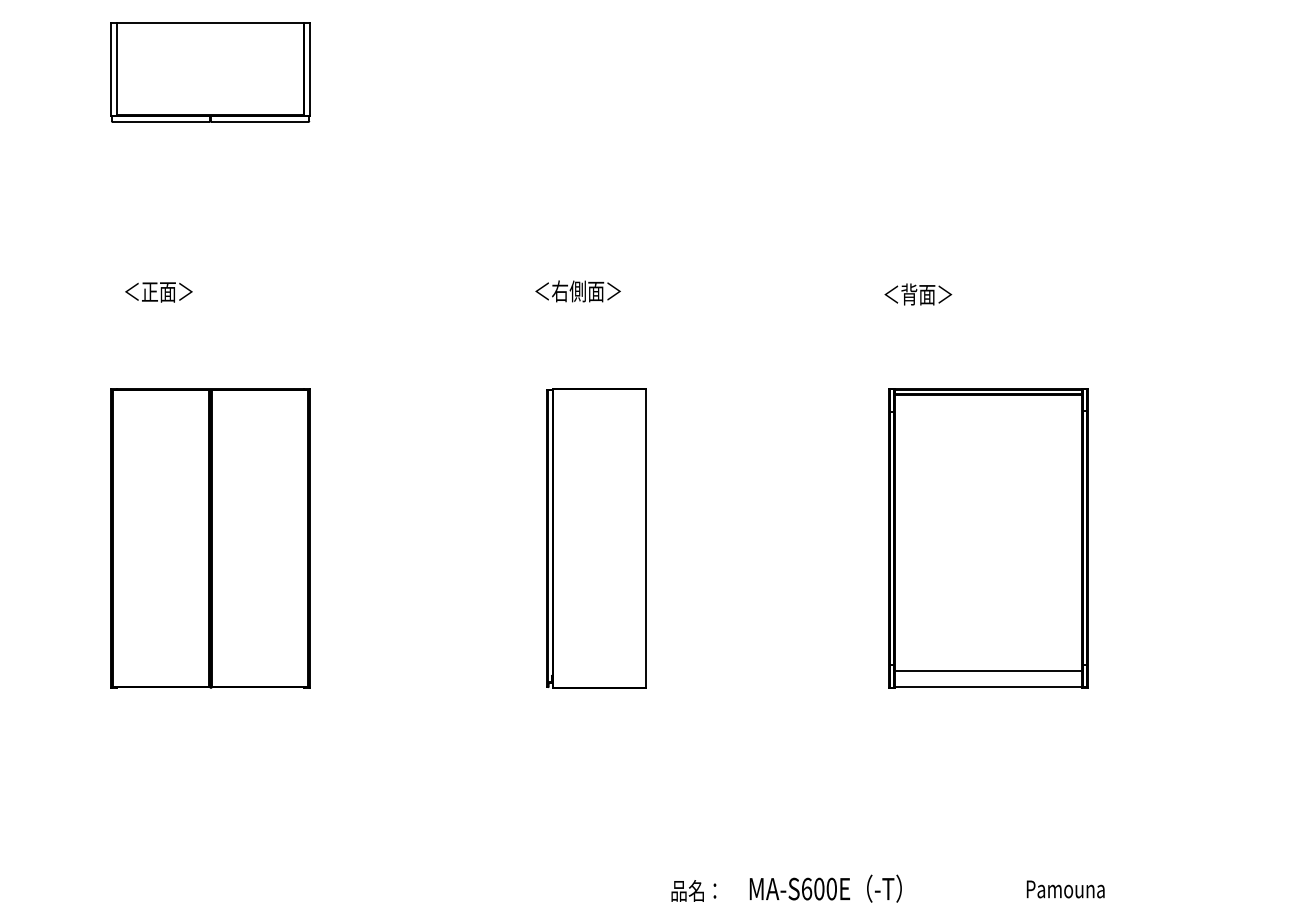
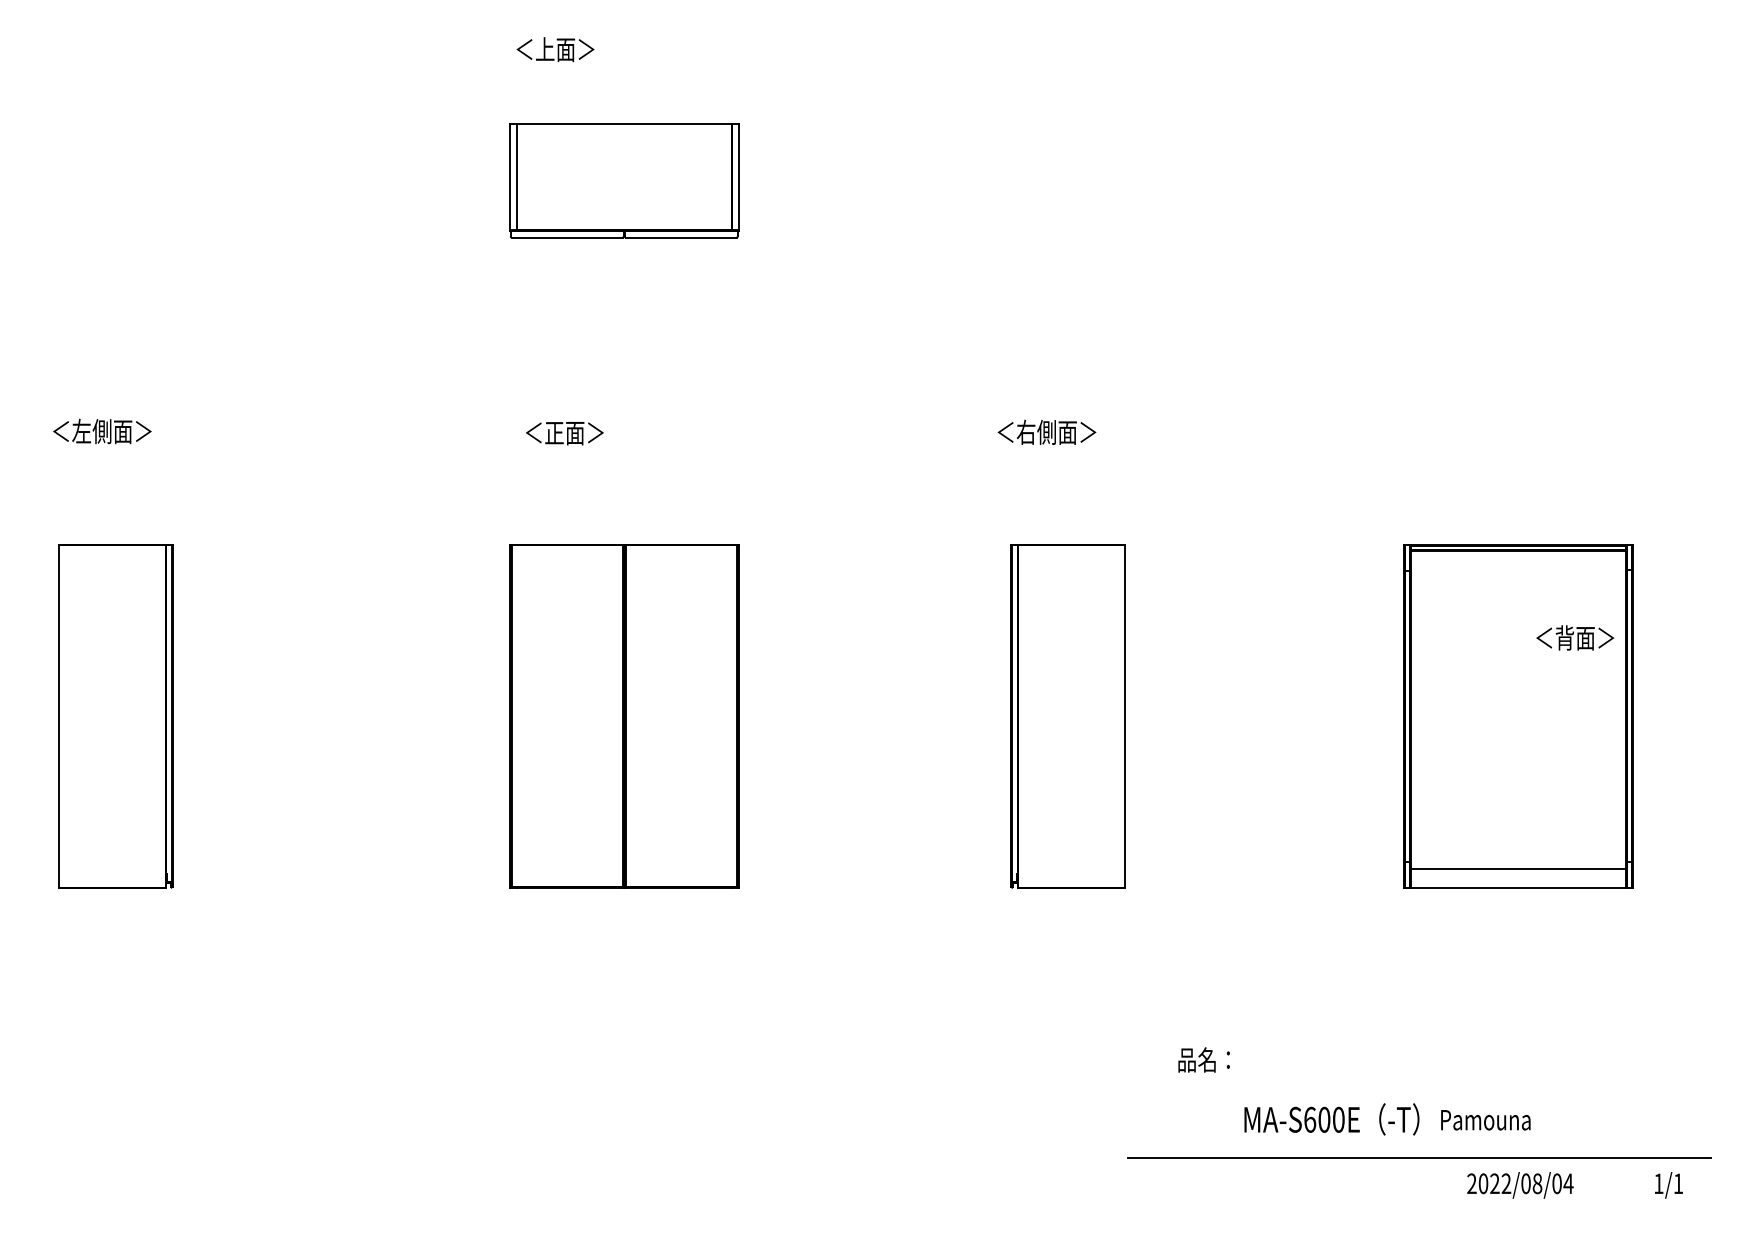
text: (918, 294) -> (1575, 637), moved
text: (1065, 889) -> (1485, 1120), moved
text: (693, 890) -> (1203, 1059), moved

